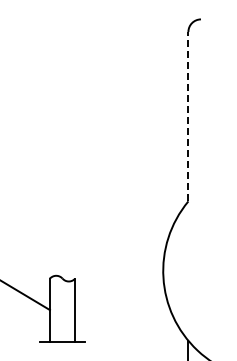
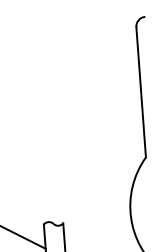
line: (188, 116) -> (141, 92), dashed -> solid

